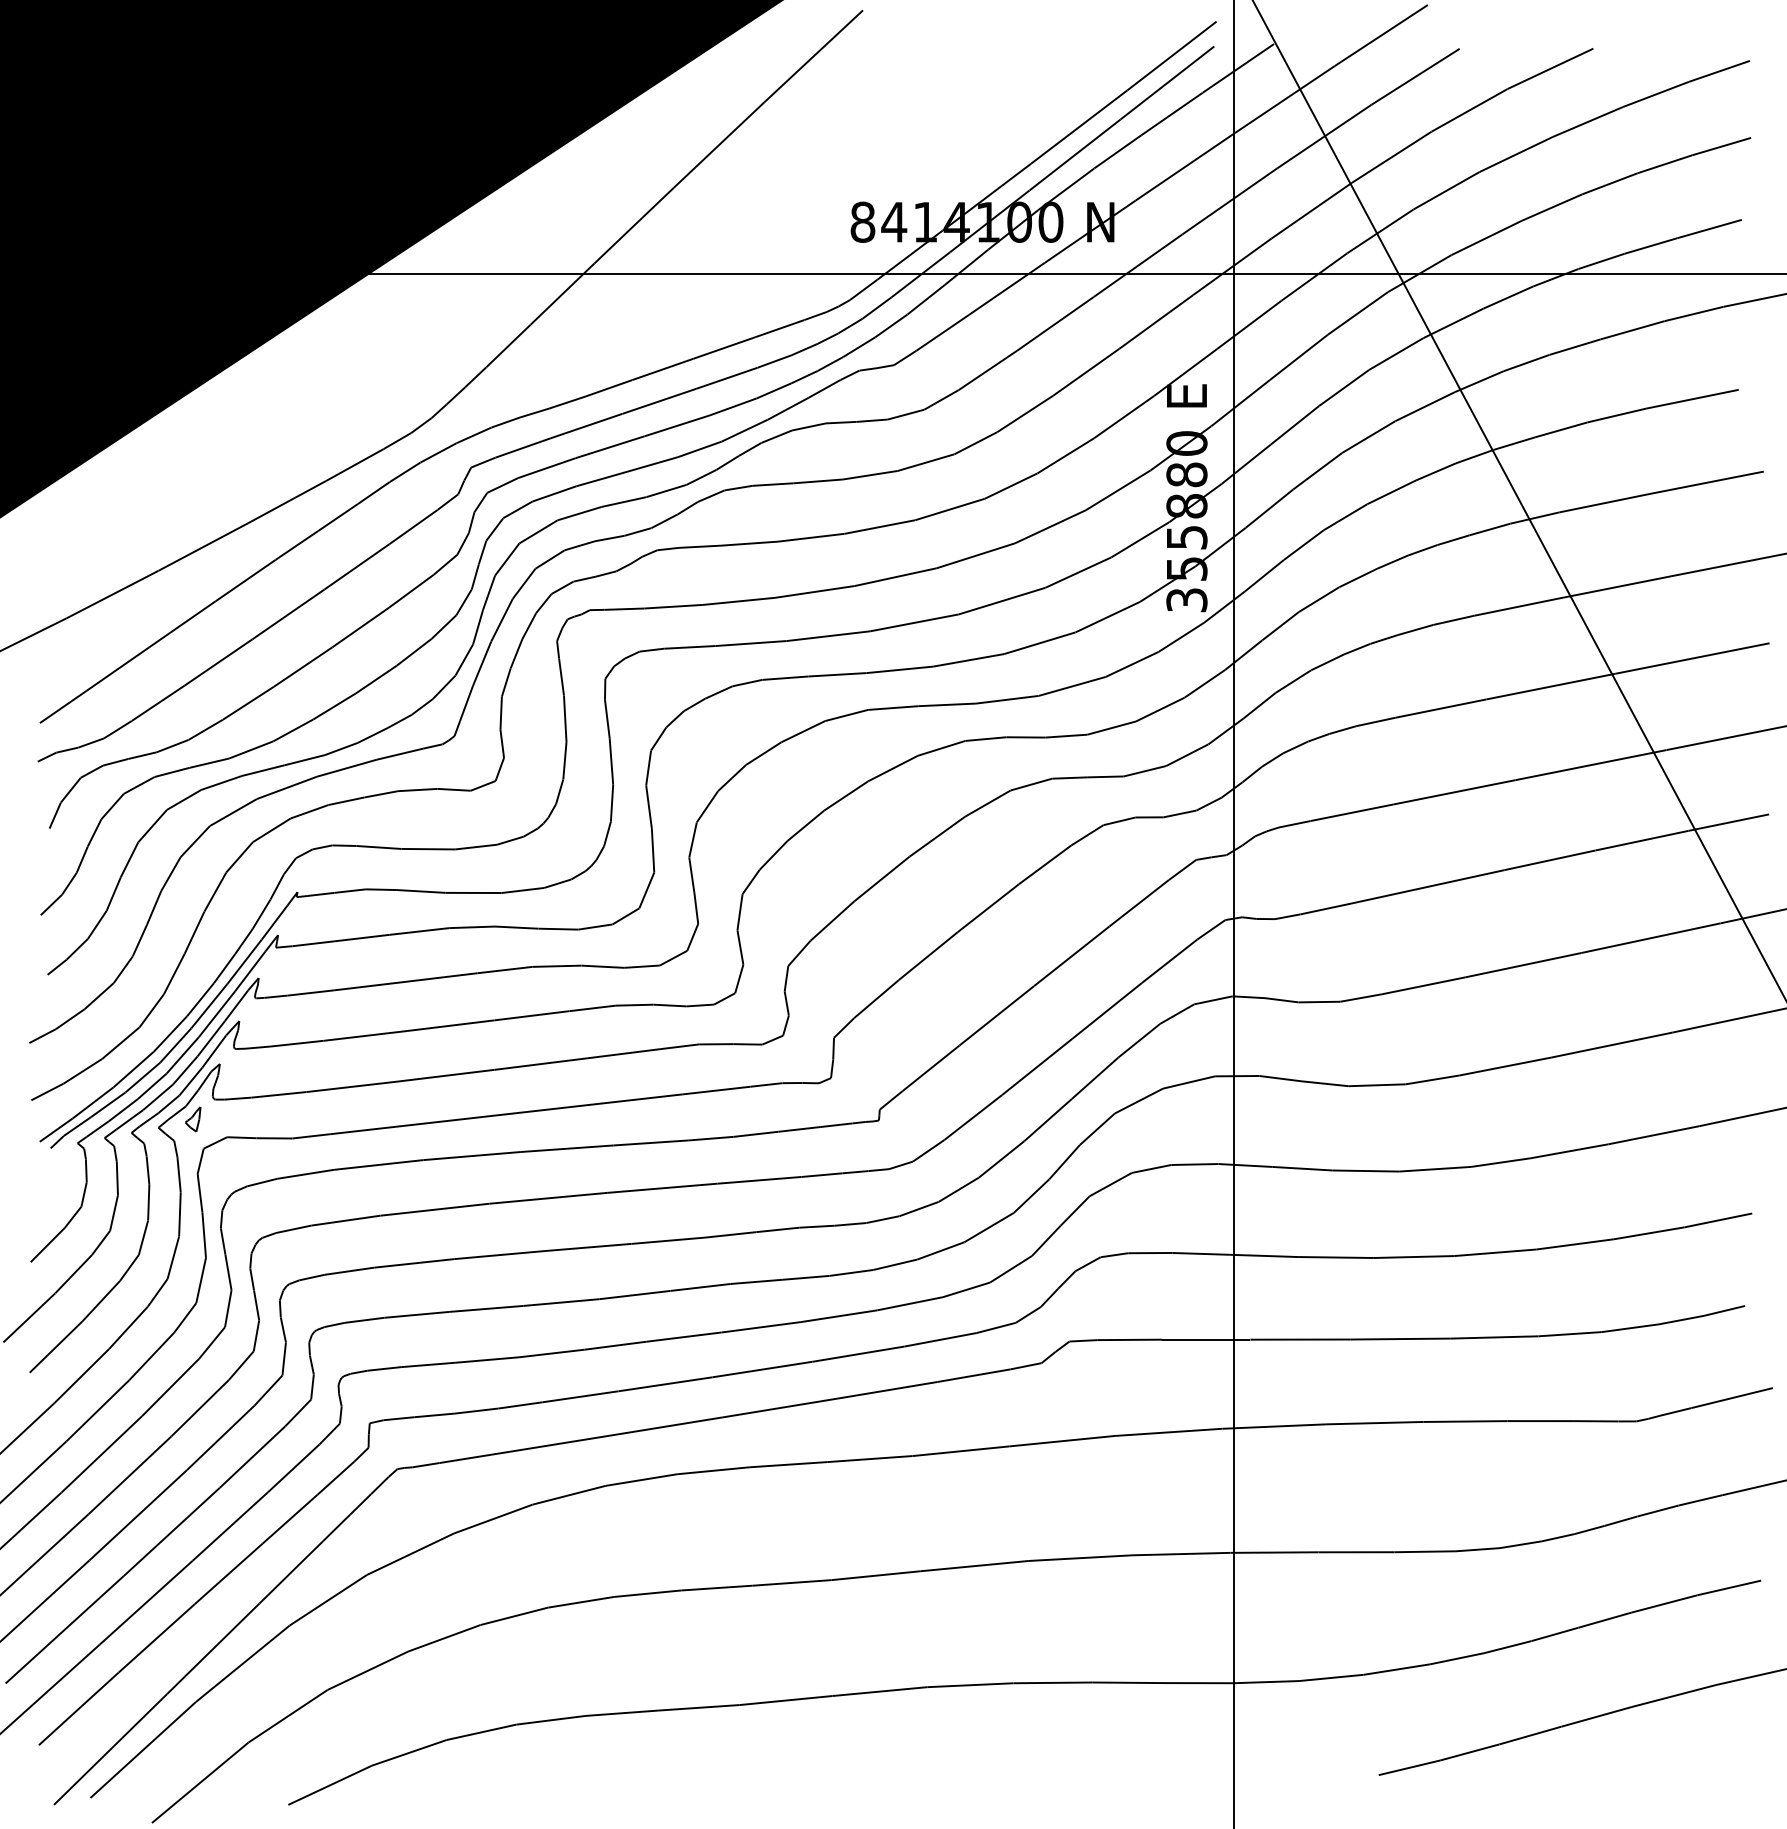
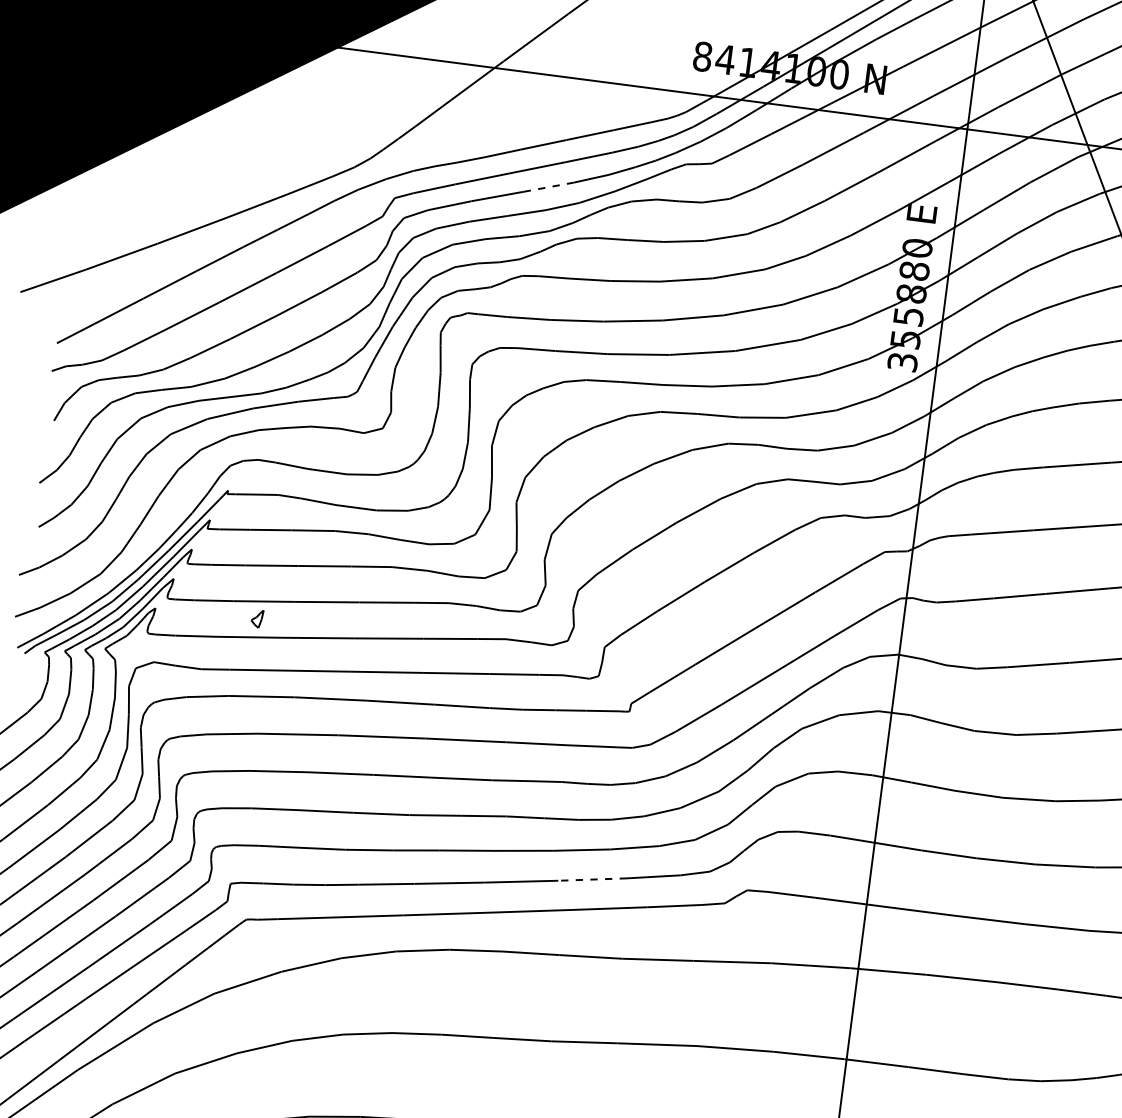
line: (677, 425) -> (548, 187), solid -> dashed
part: (193, 1119) -> (257, 618), moved
line: (858, 1354) -> (592, 879), solid -> dashed

